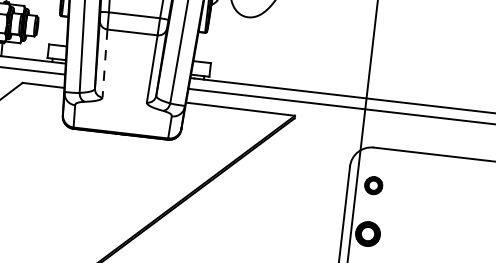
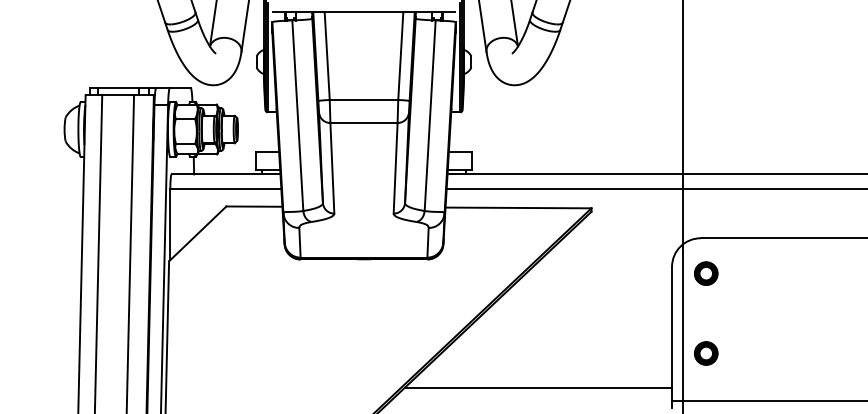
line: (105, 63) -> (332, 168), dashed -> solid
part: (373, 185) -> (706, 273), moved
part: (368, 234) -> (706, 353), size x0.71
line: (239, 244) -> (538, 387), added

